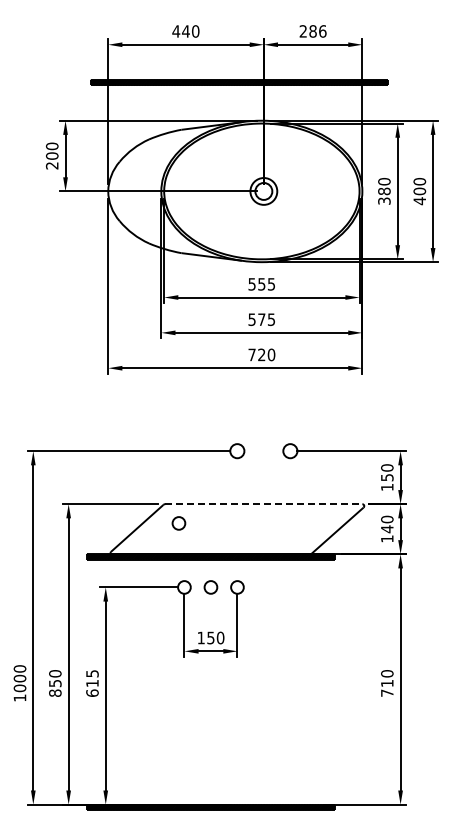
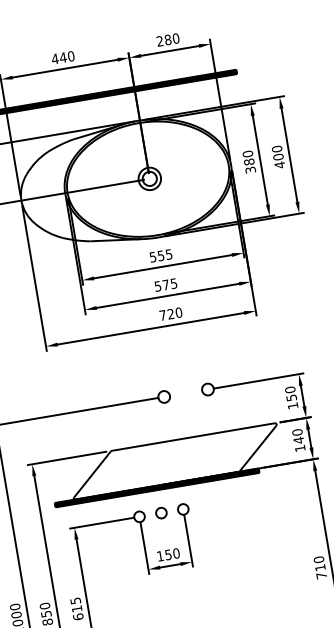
text: (322, 31) -> (175, 38), 286 -> 280
line: (263, 504) -> (193, 437), dashed -> solid
circle: (178, 523) -> (125, 464), removed

